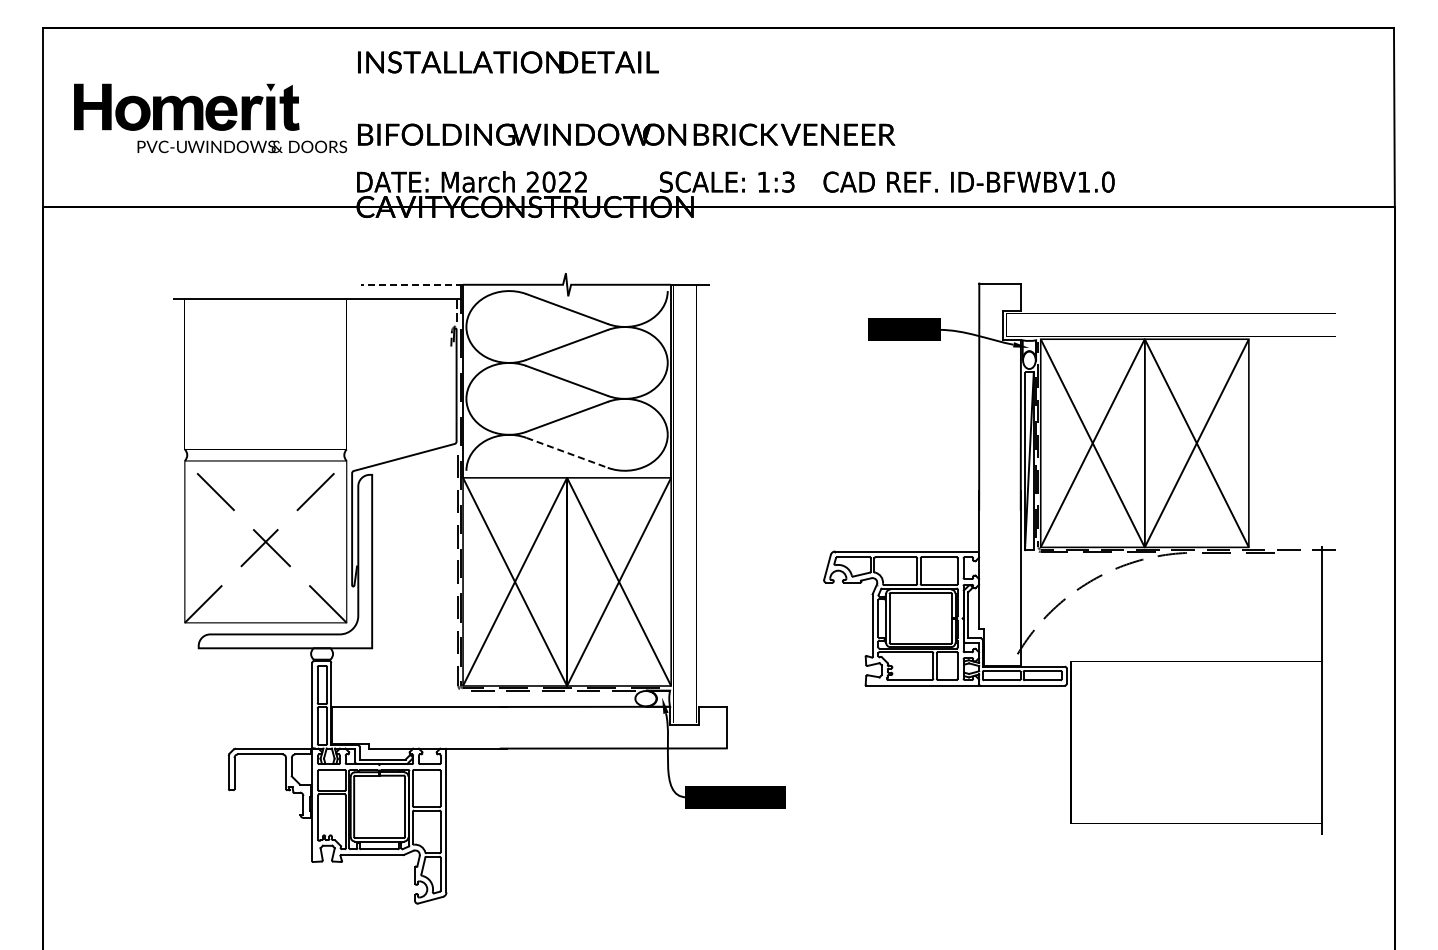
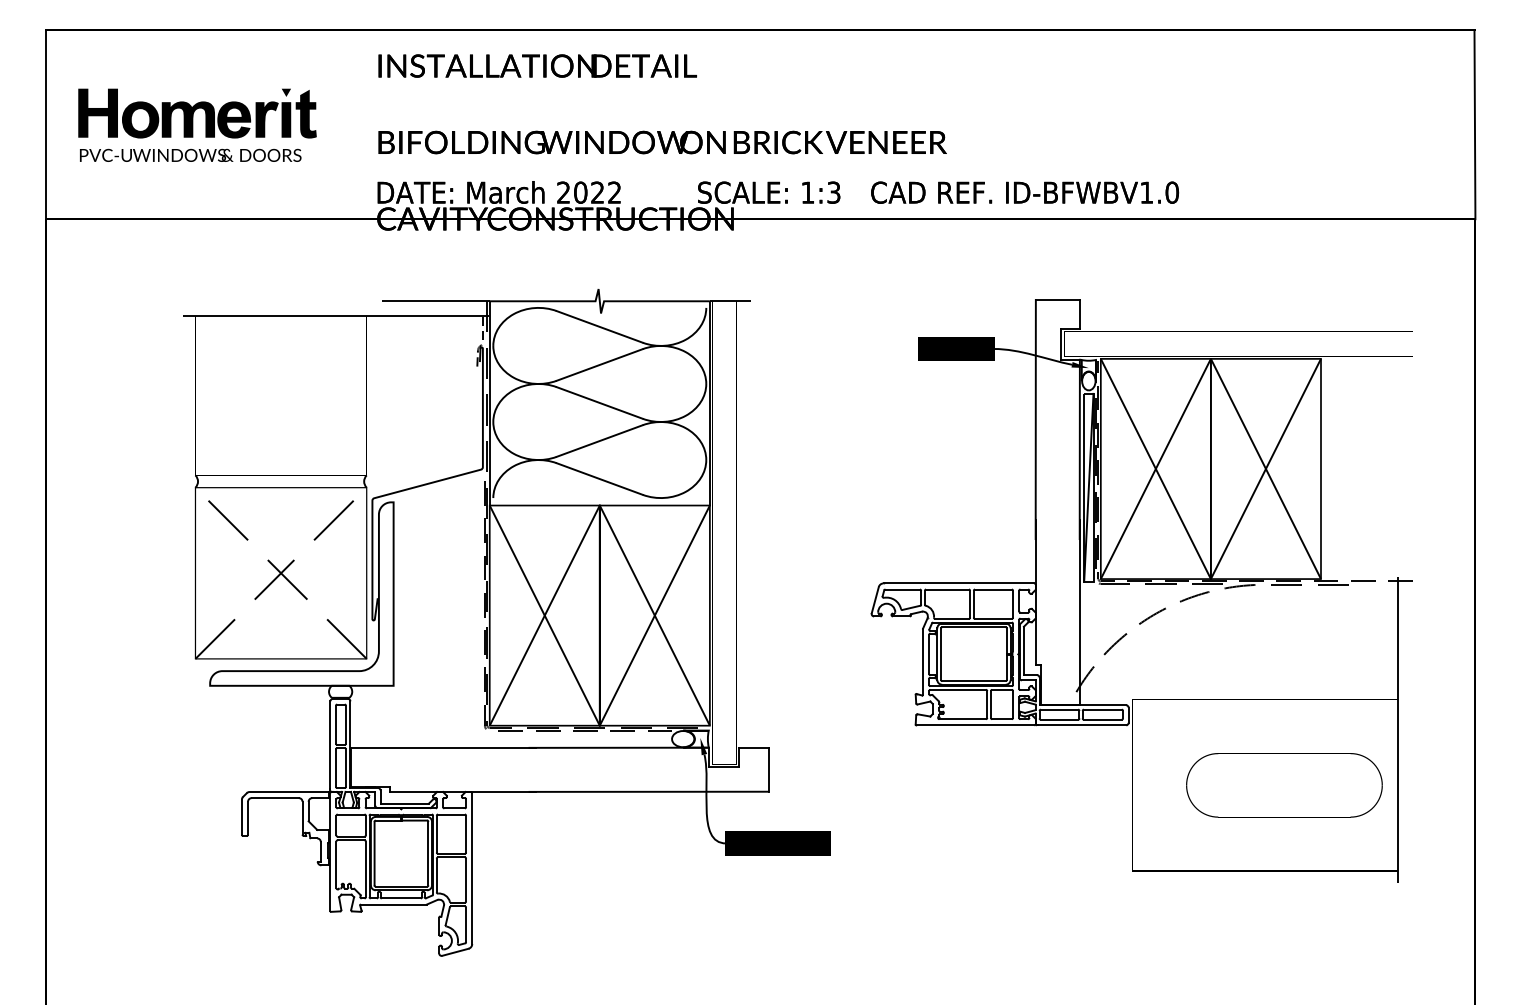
text: (242, 146) -> (190, 155), moved
line: (411, 284) -> (435, 300), dashed -> solid
line: (567, 453) -> (600, 479), dashed -> solid
part: (1214, 741) -> (1284, 784), added

